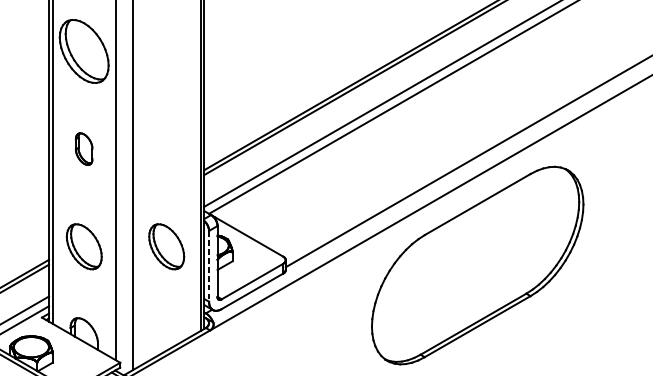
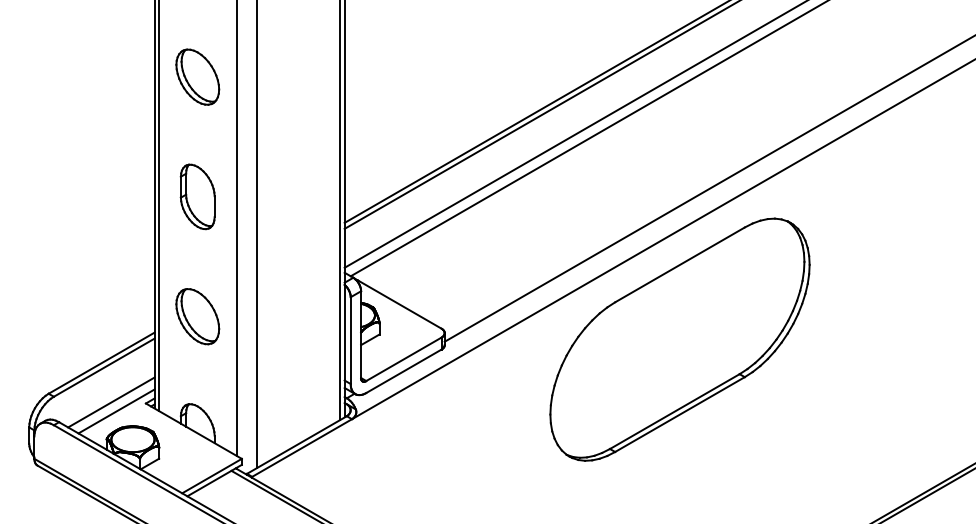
part: (84, 50) -> (197, 76), size x0.71
part: (84, 148) -> (197, 196), size x1.67
part: (166, 246) -> (298, 316), removed
line: (208, 267) -> (350, 341), dashed -> solid

